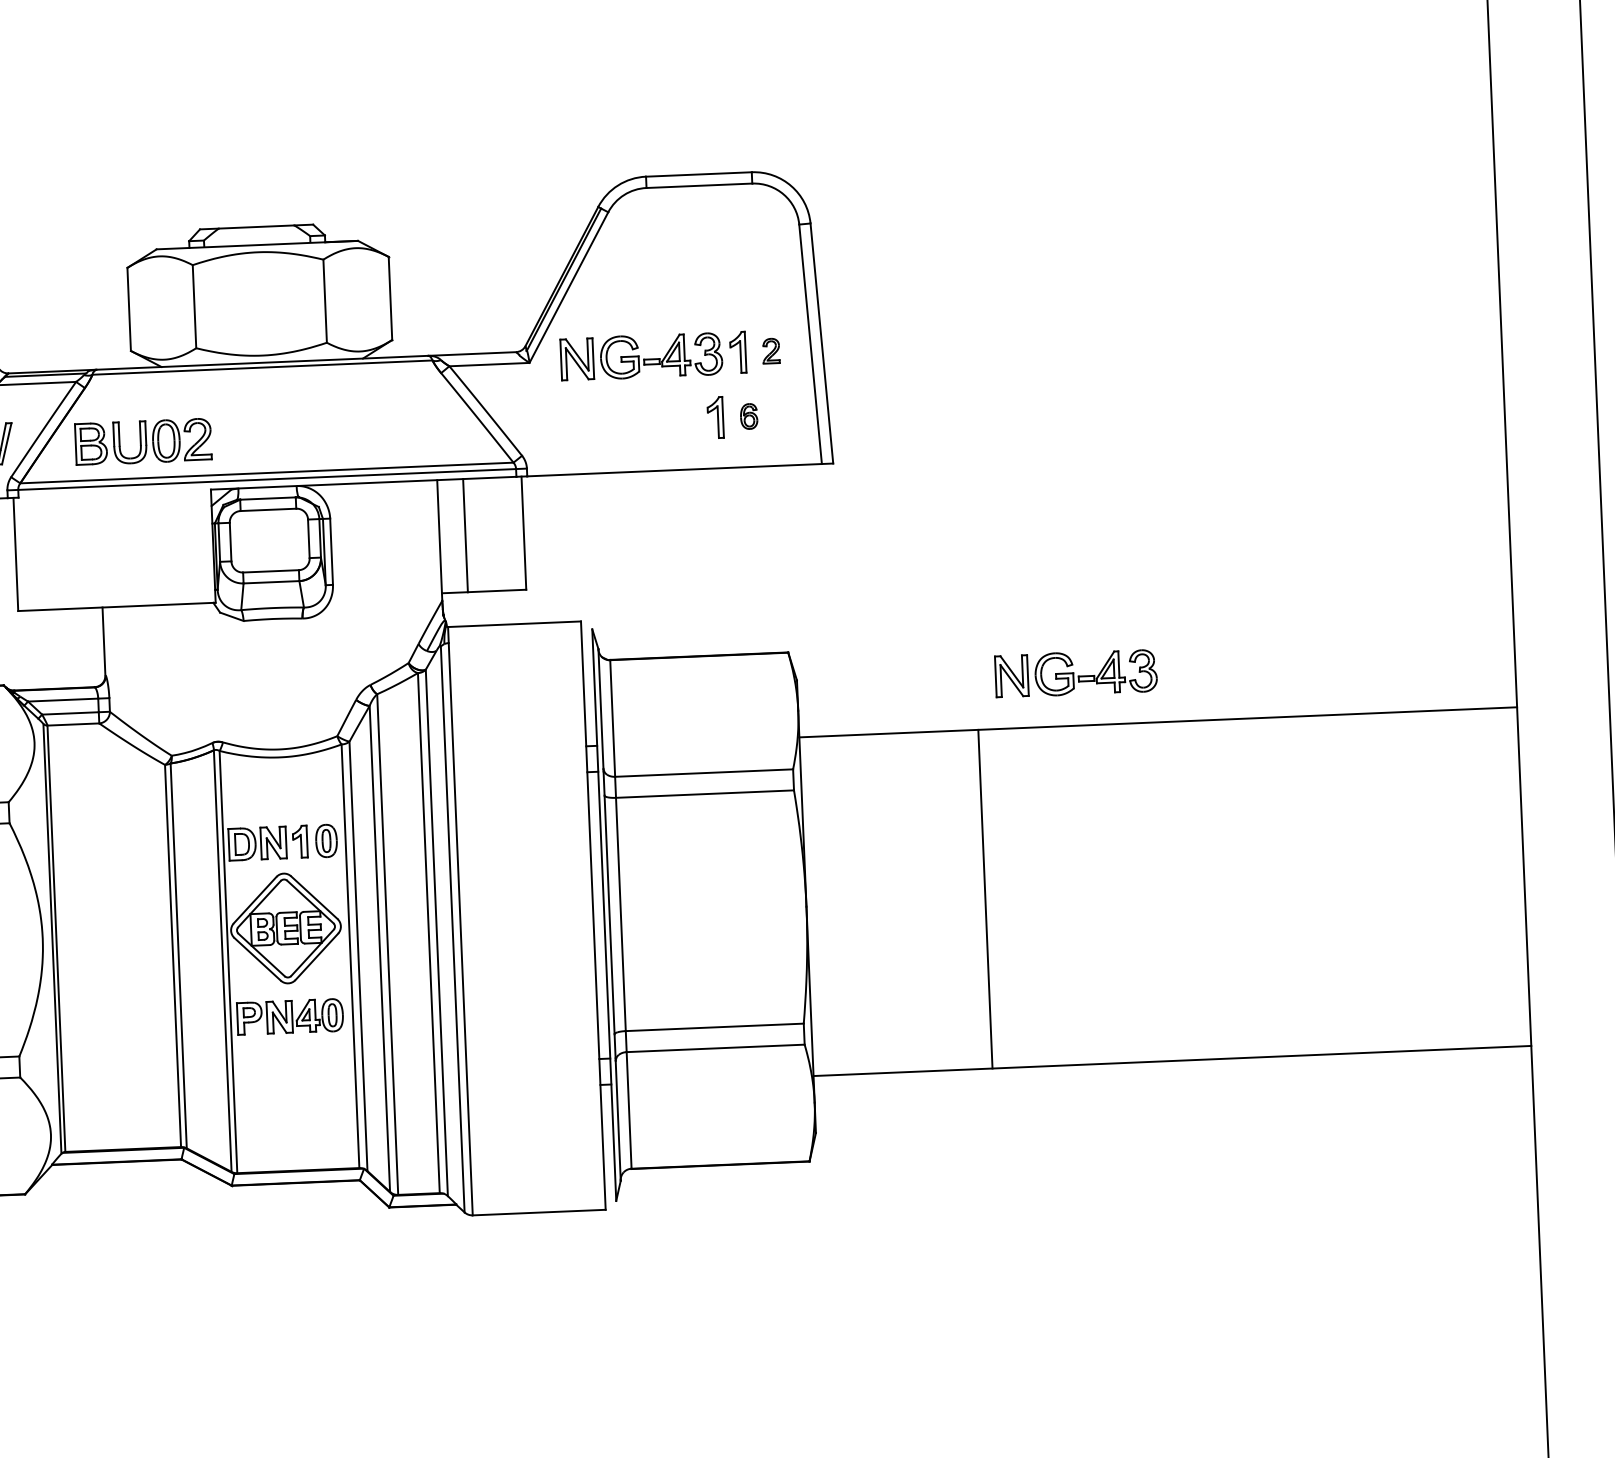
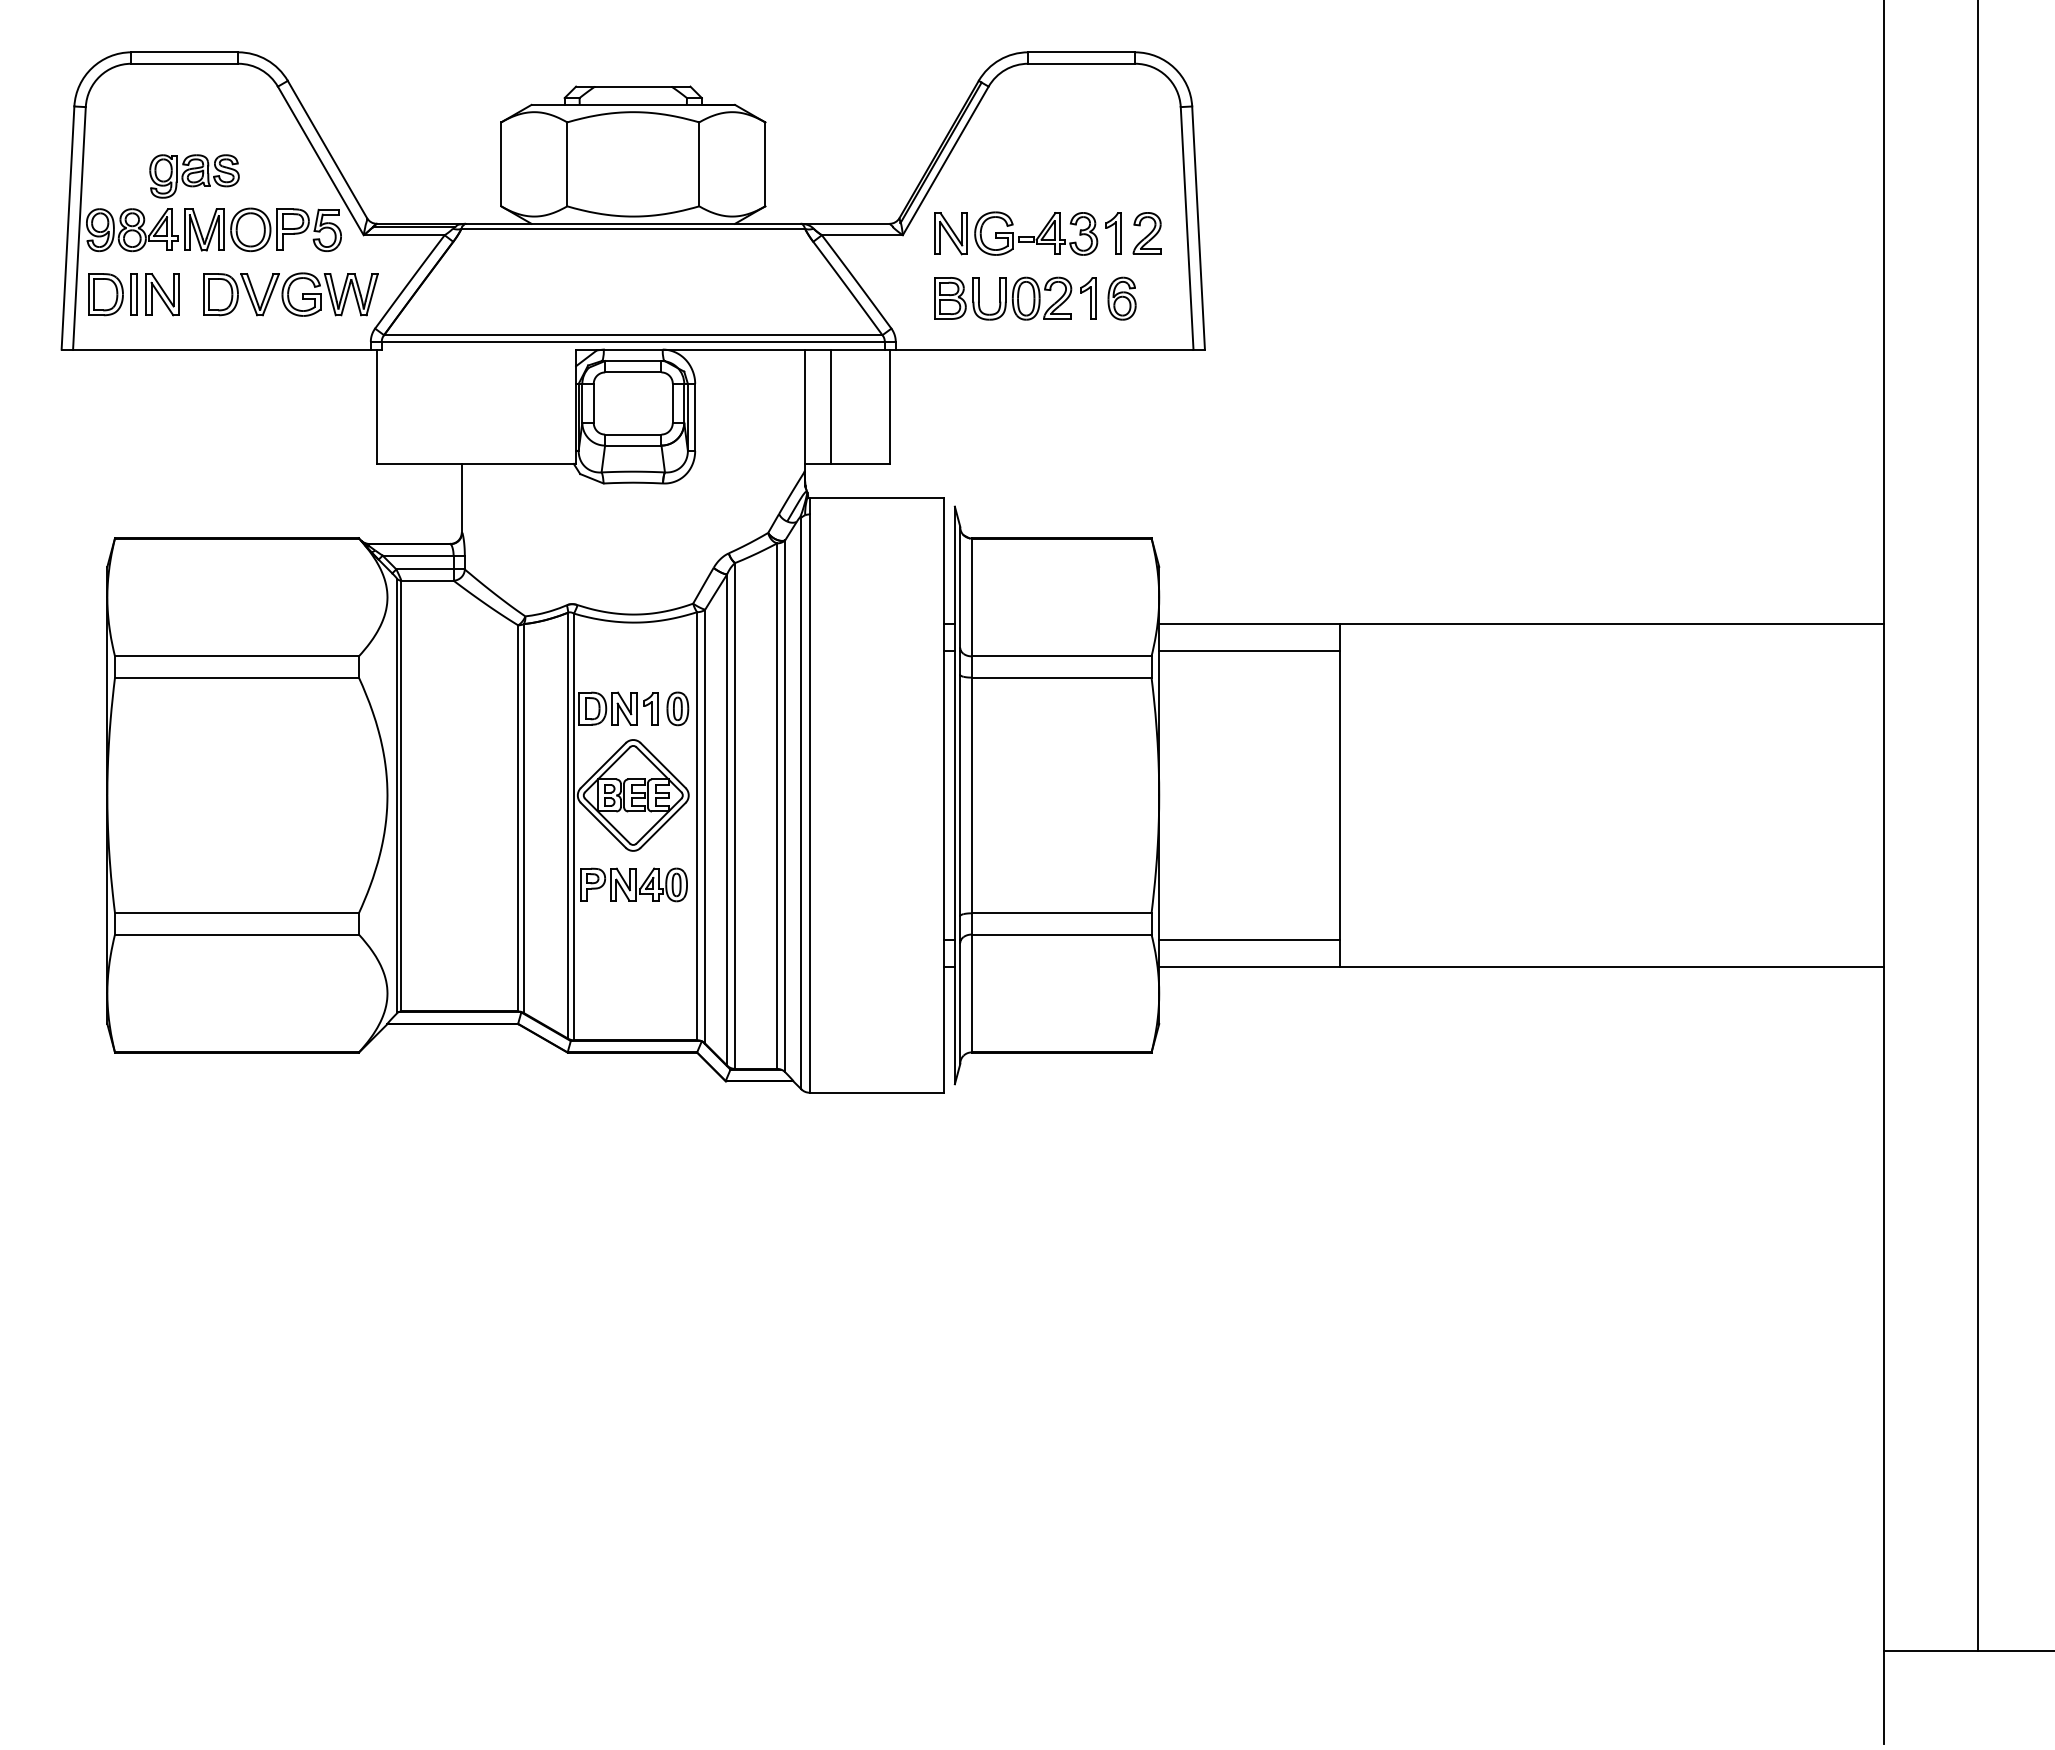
part: (770, 351) -> (1146, 233), size x1.67
part: (748, 416) -> (1121, 298), size x1.67
part: (143, 441) -> (1003, 298), moved
part: (1076, 673) -> (1441, 571), removed
line: (889, 759) -> (1249, 650), added
line: (901, 1046) -> (1249, 940), added

